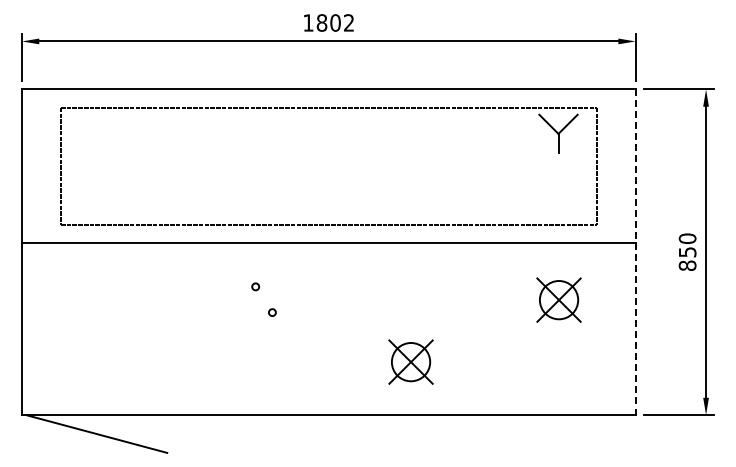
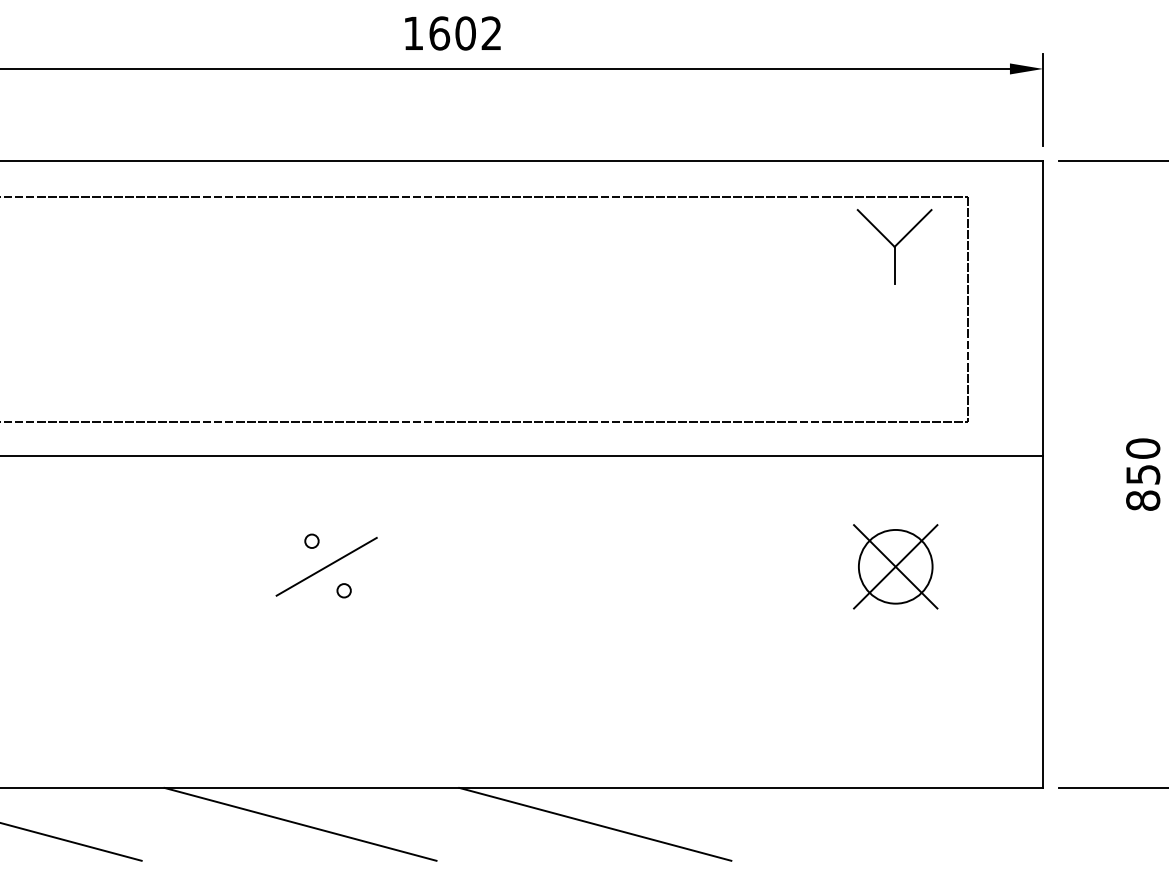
text: (321, 22) -> (438, 32), 1802 -> 1602
line: (635, 252) -> (1042, 475), dashed -> solid
line: (263, 300) -> (326, 567), added
part: (410, 361) -> (609, 684), removed
line: (249, 433) -> (300, 823), added
line: (402, 433) -> (594, 823), added

